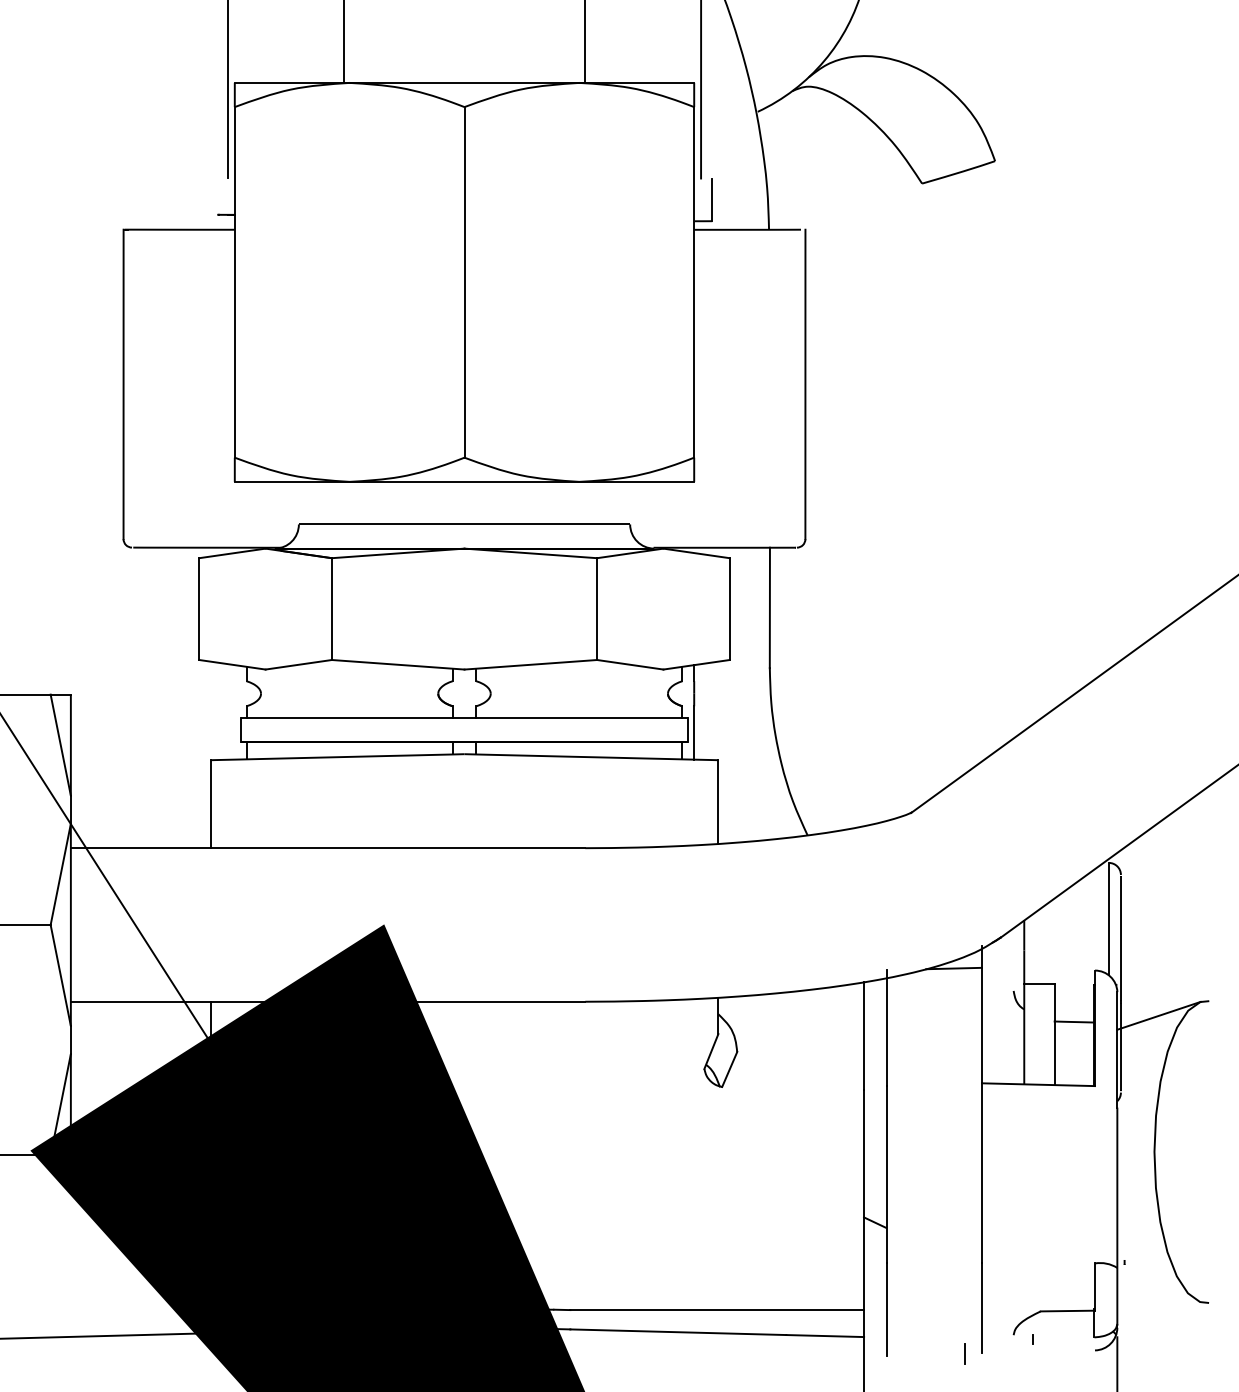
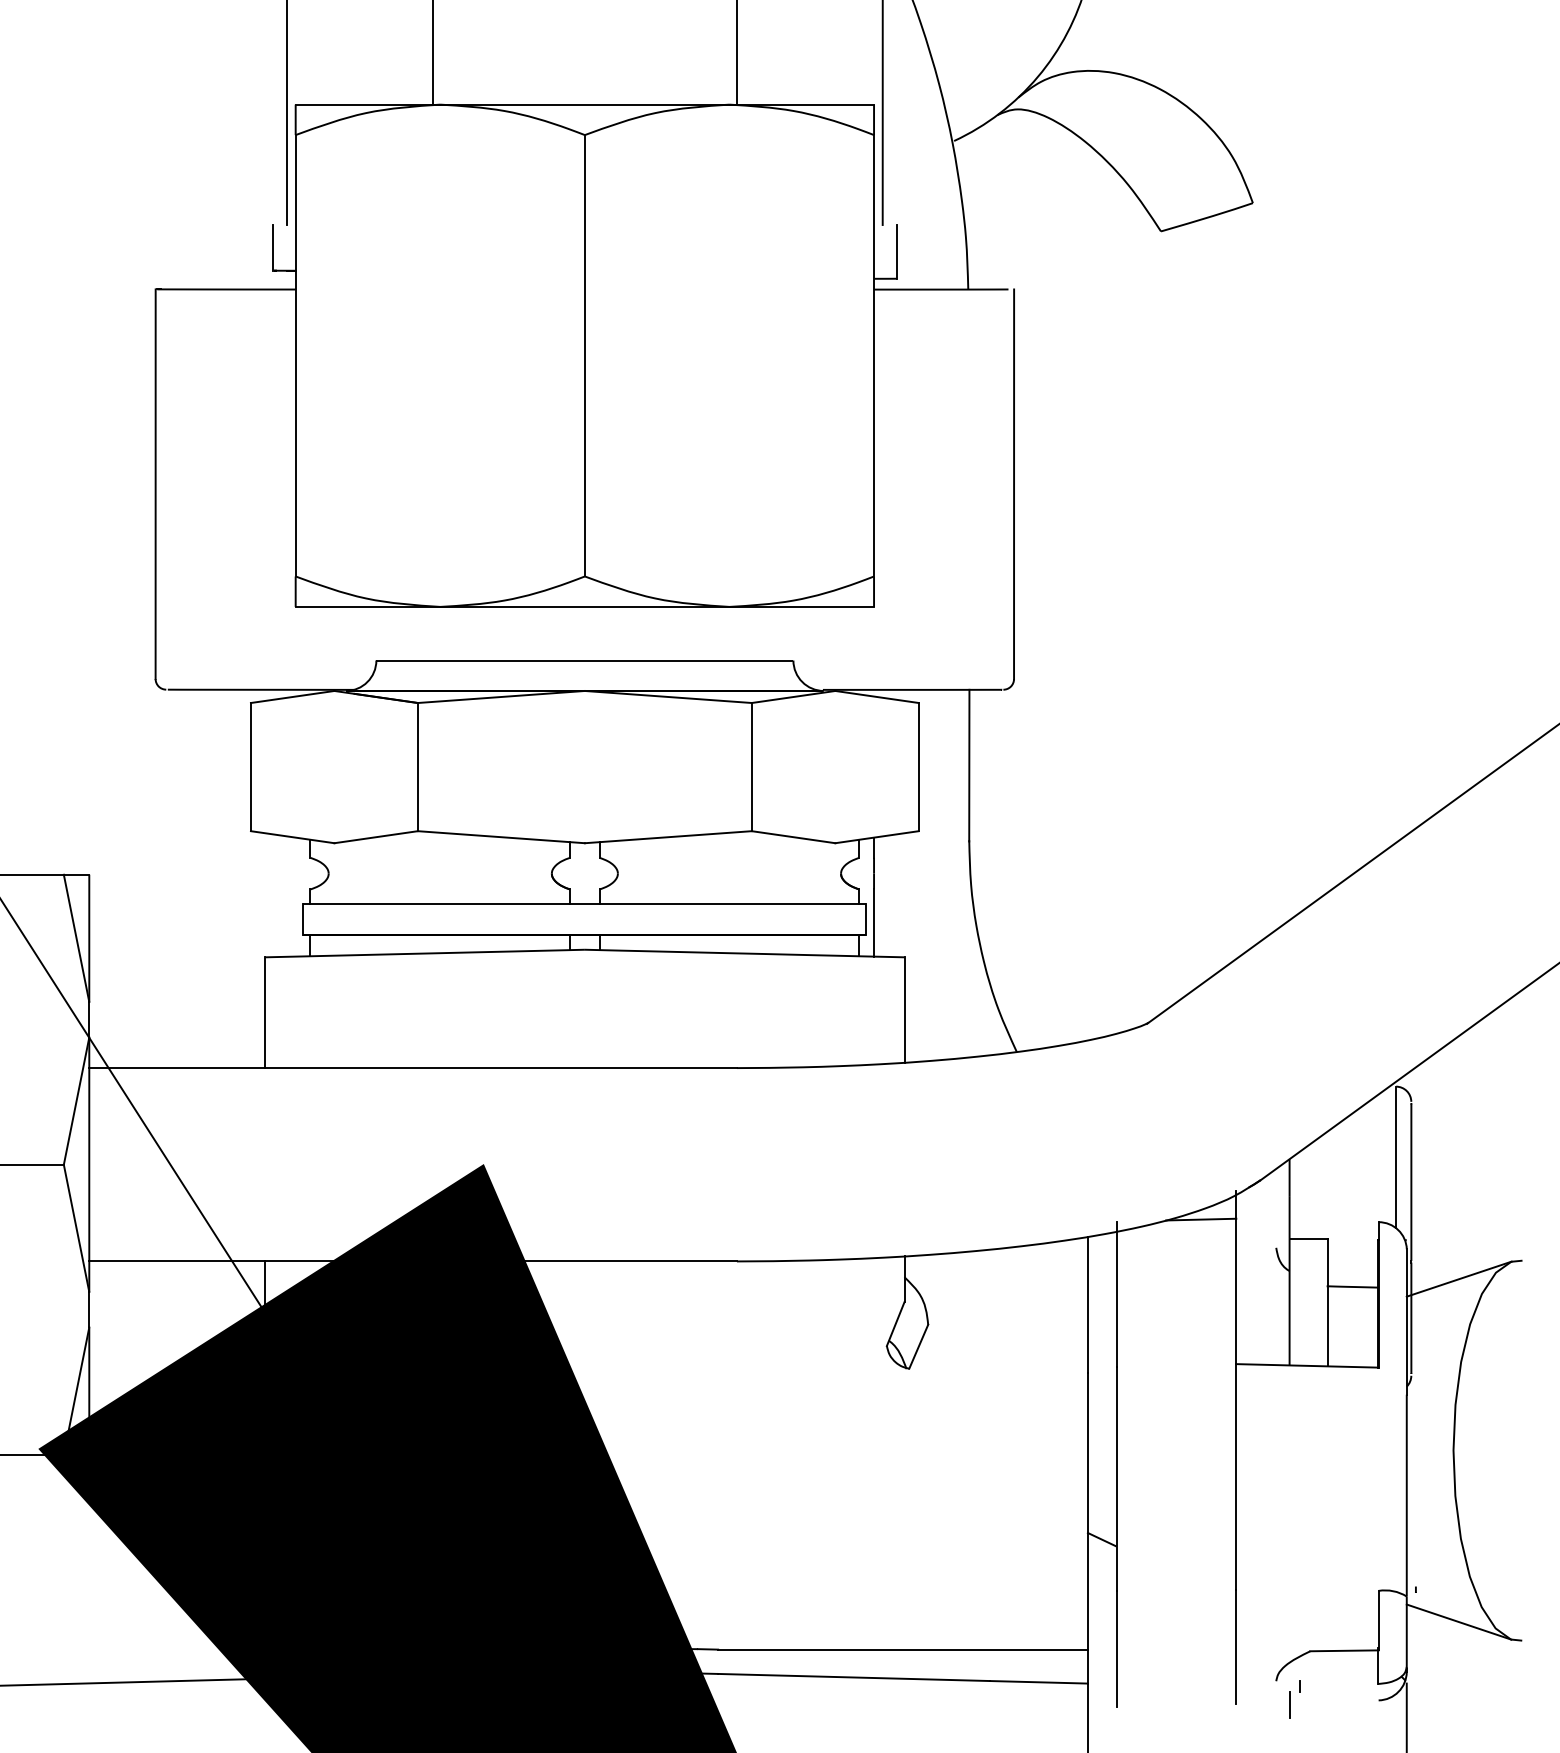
line: (216, 196) -> (272, 247), added
line: (1158, 1287) -> (1458, 1621), added
line: (965, 1353) -> (1289, 1704), moved

